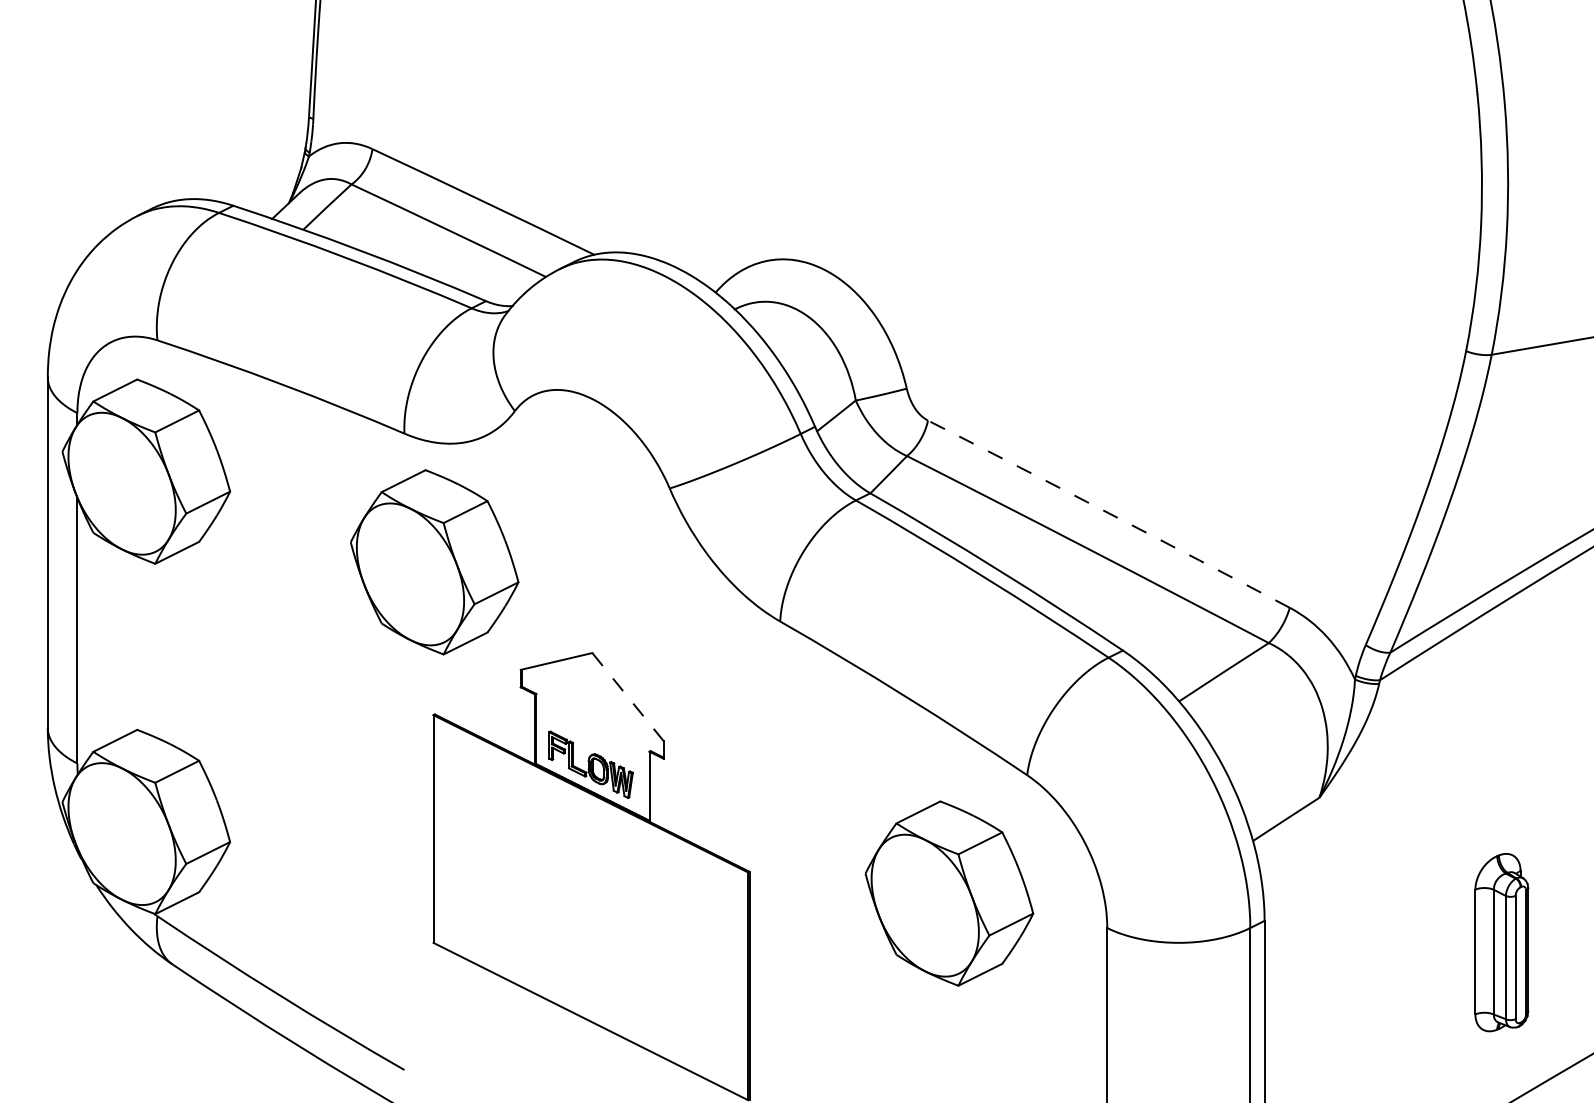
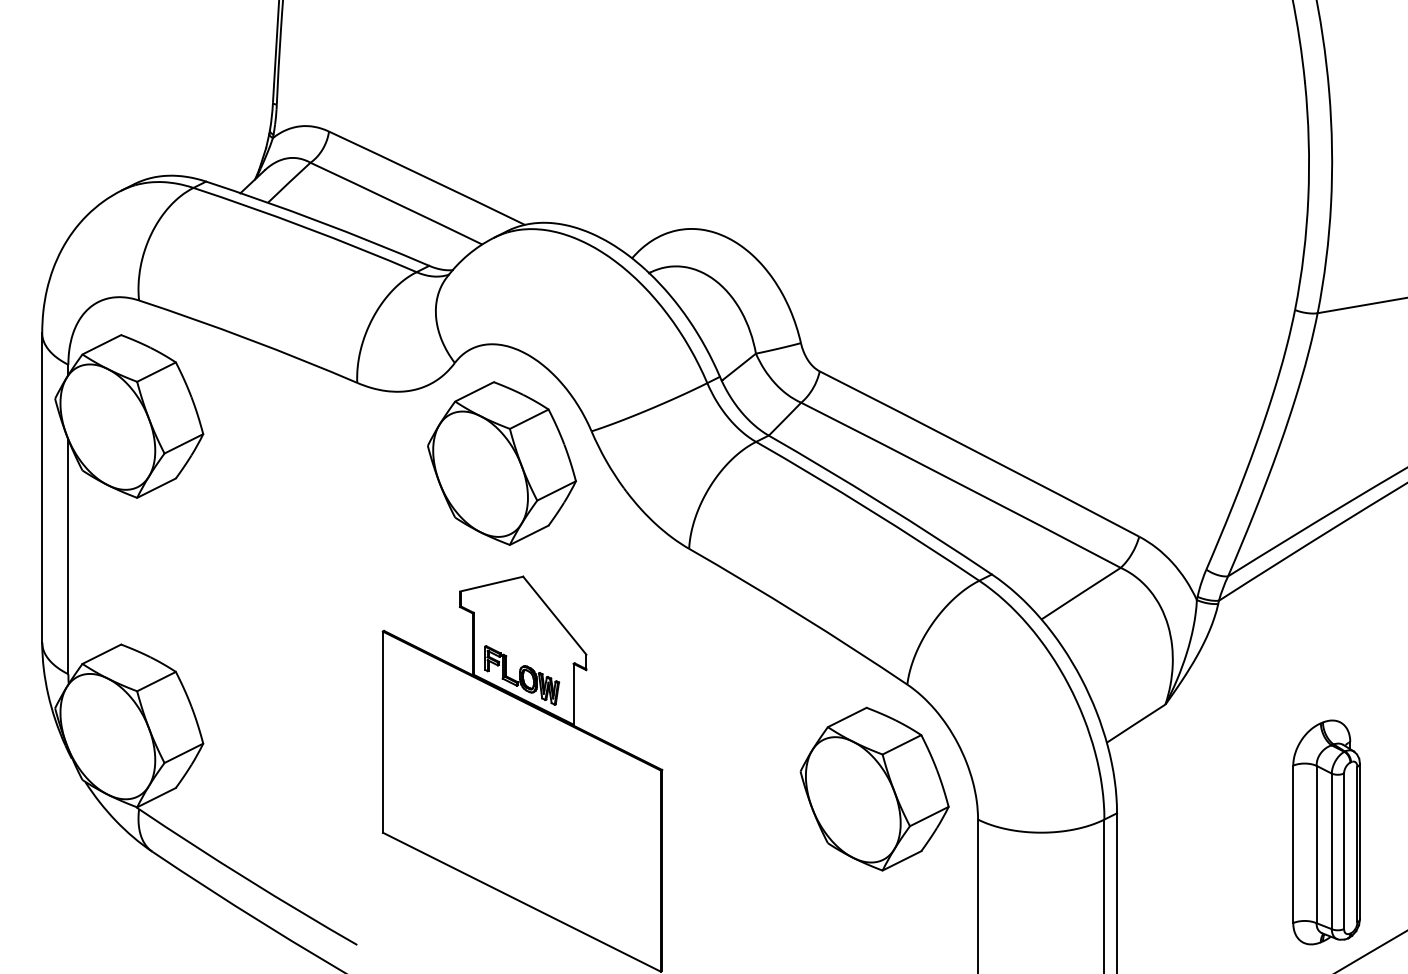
arc: (1108, 513) -> (979, 453), dashed -> solid
part: (434, 562) -> (501, 463), moved
line: (627, 696) -> (554, 615), dashed -> solid
part: (949, 892) -> (874, 788), moved
part: (1501, 942) -> (1326, 832), size x1.43

